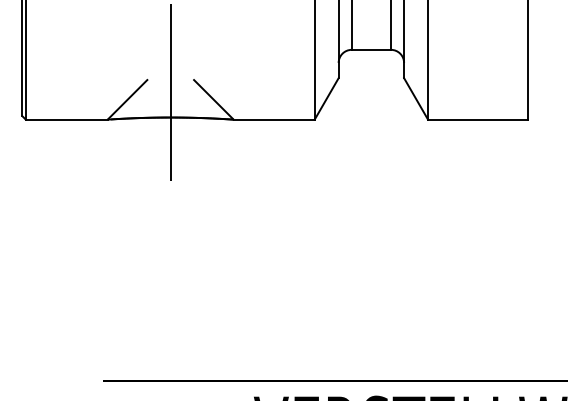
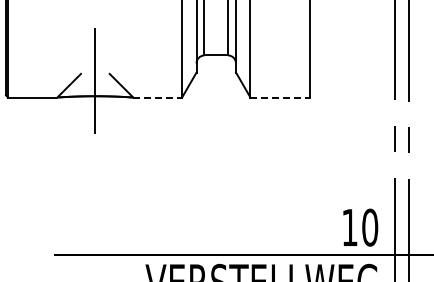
line: (275, 119) -> (158, 97), solid -> dashed
line: (477, 119) -> (280, 97), solid -> dashed

